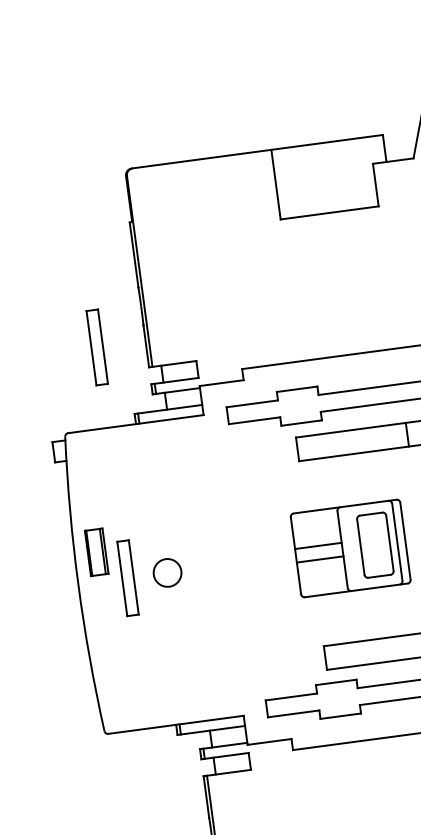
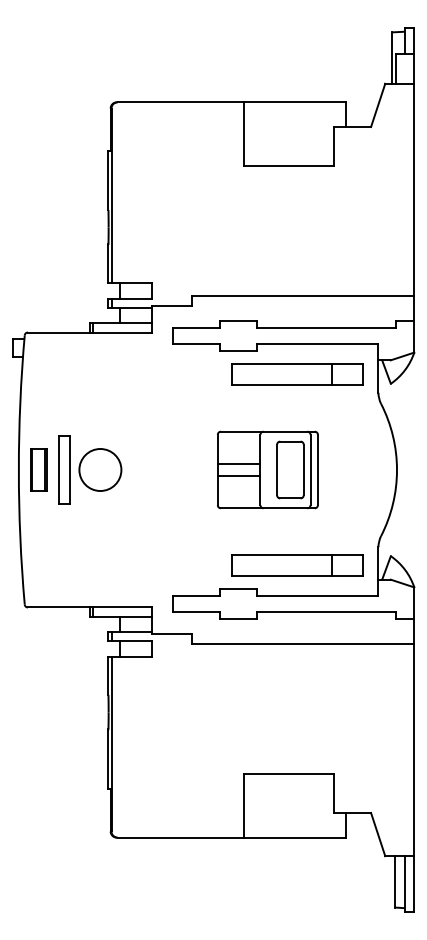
part: (97, 346) -> (64, 258), removed
part: (95, 551) -> (38, 469), moved
circle: (167, 573) -> (100, 470), size x1.67

